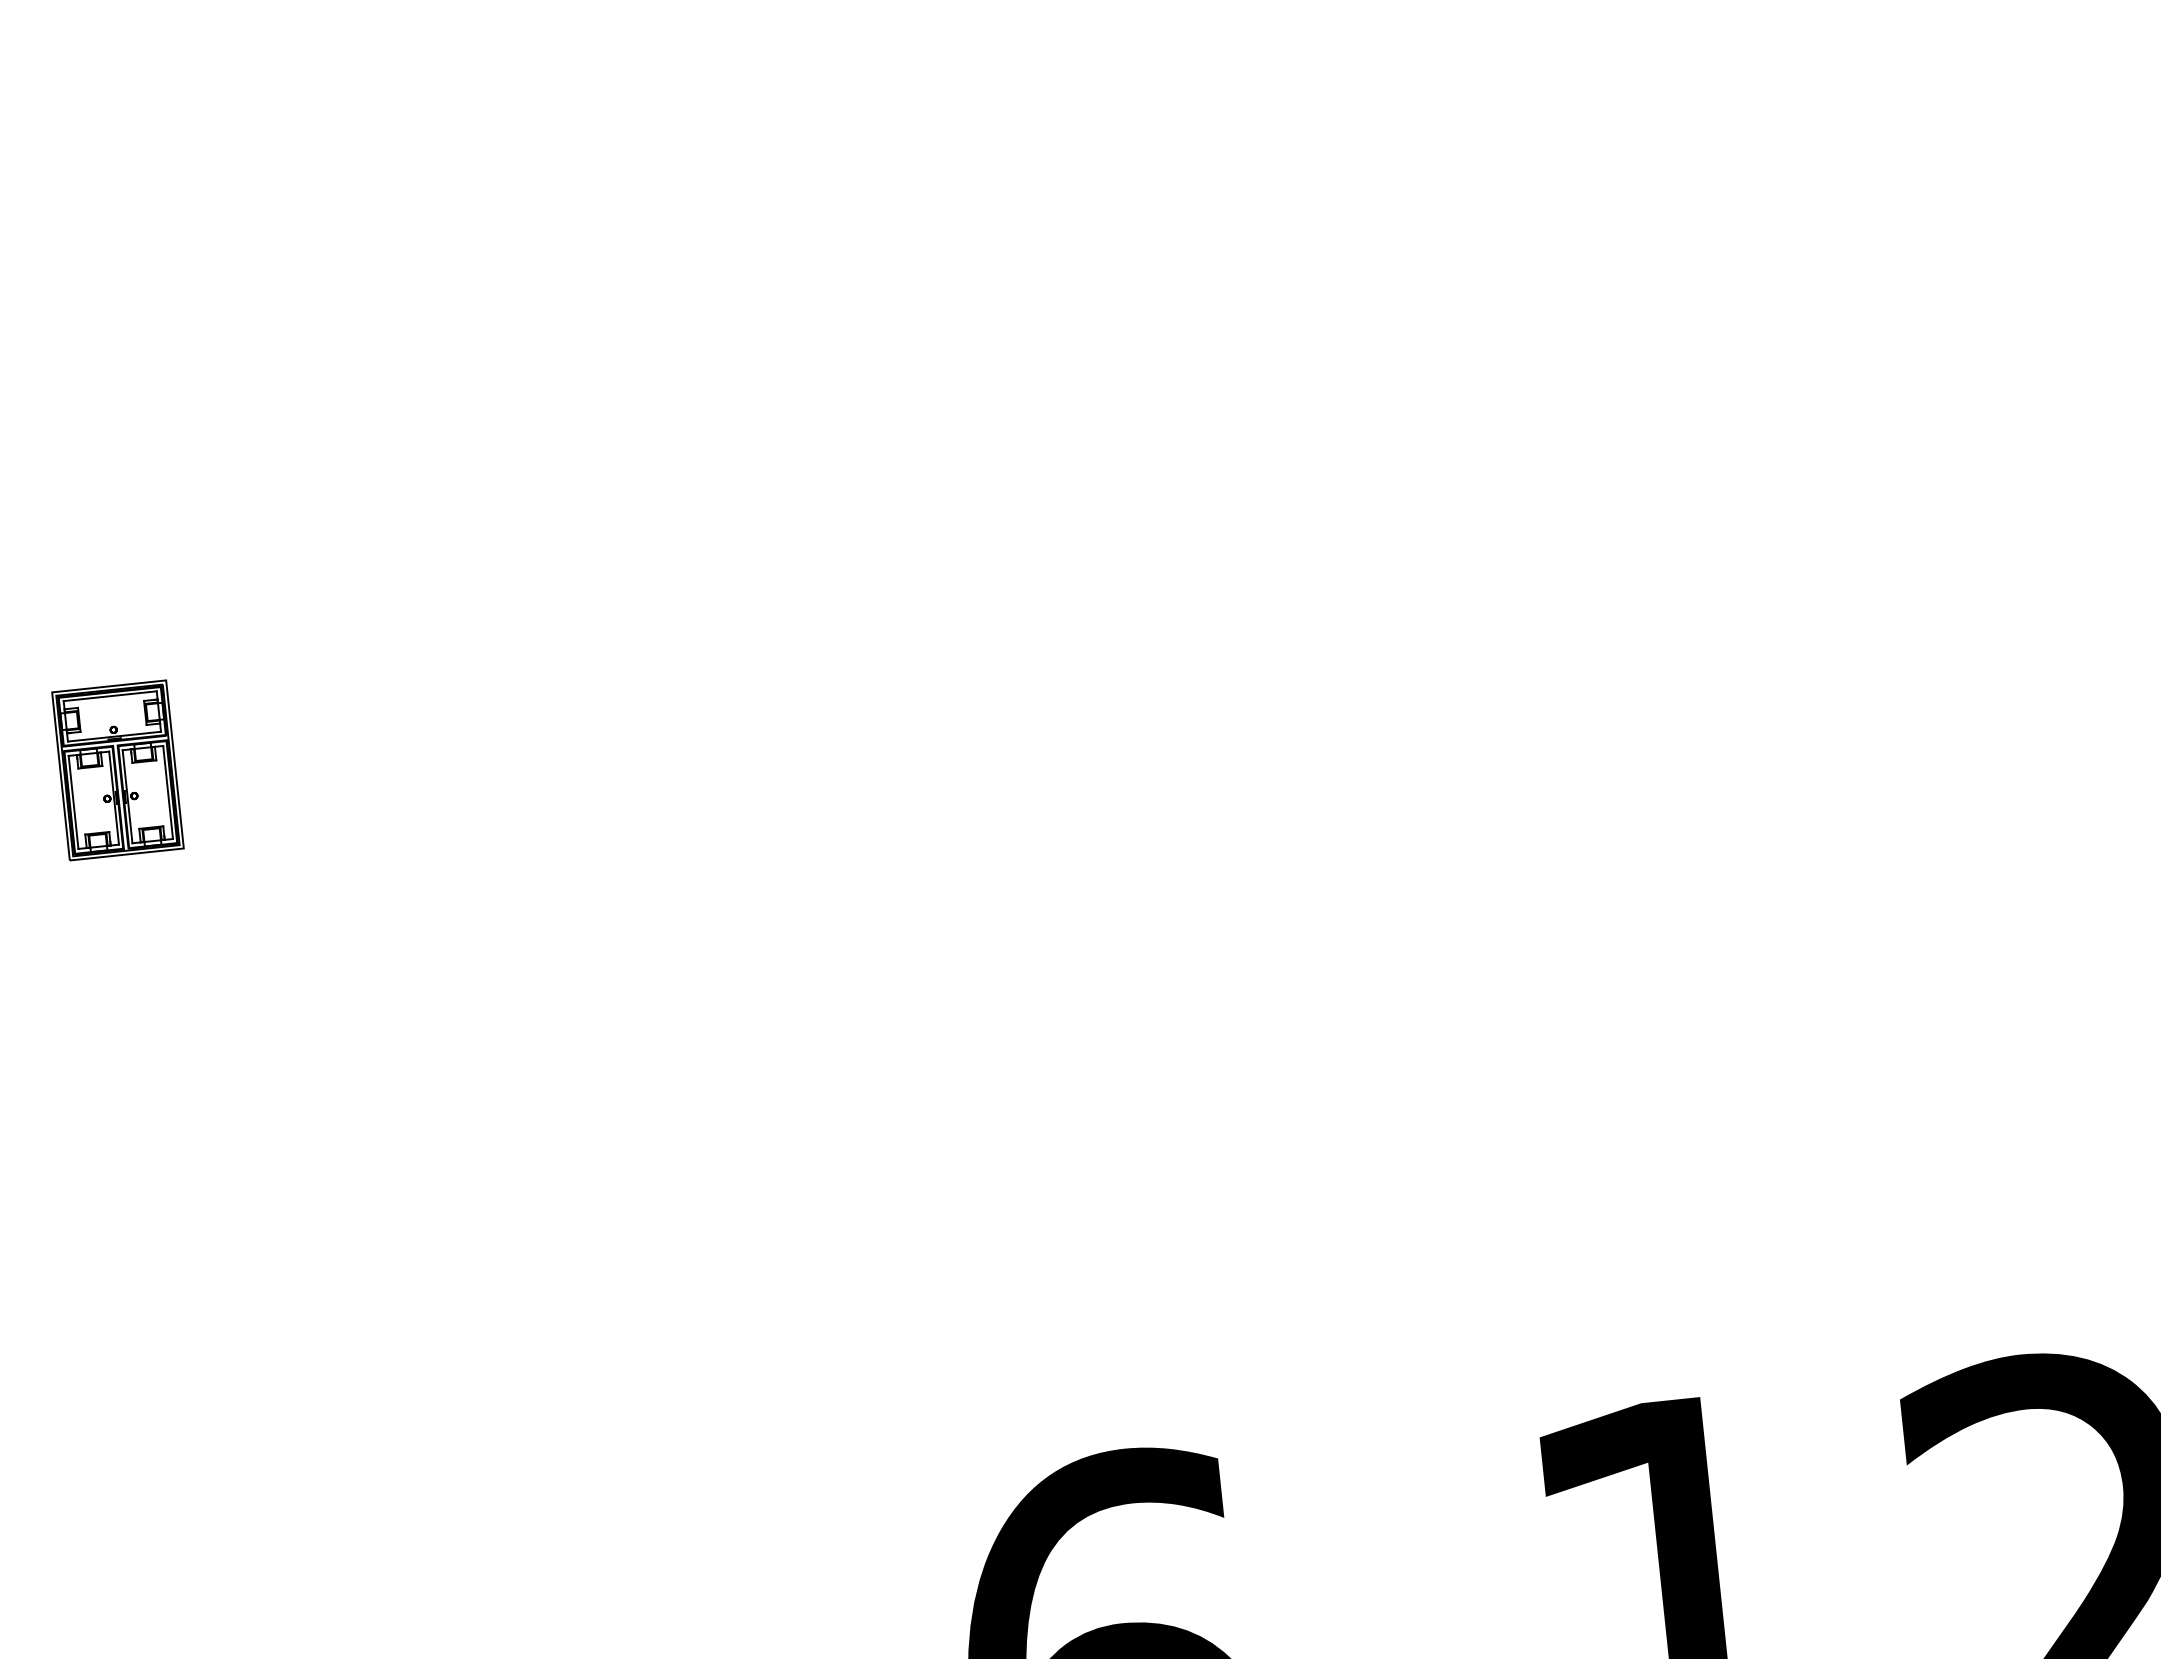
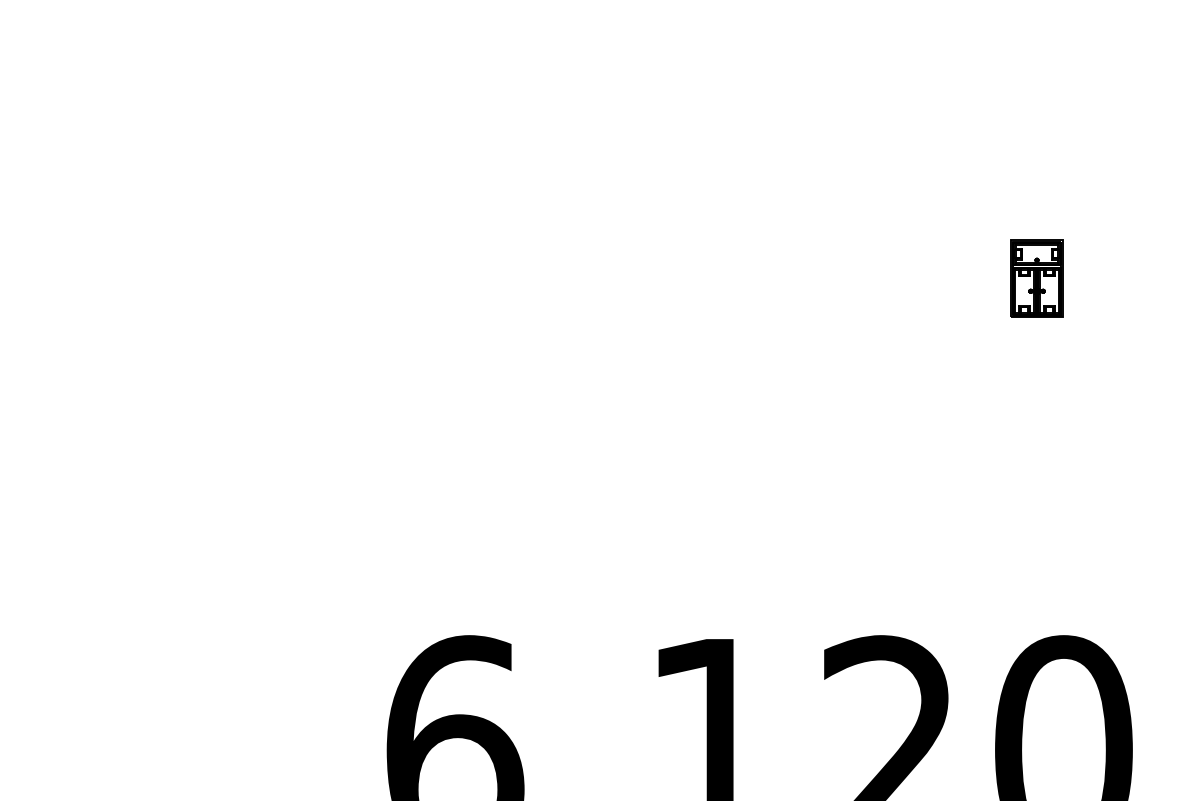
part: (117, 769) -> (44, 278), removed

